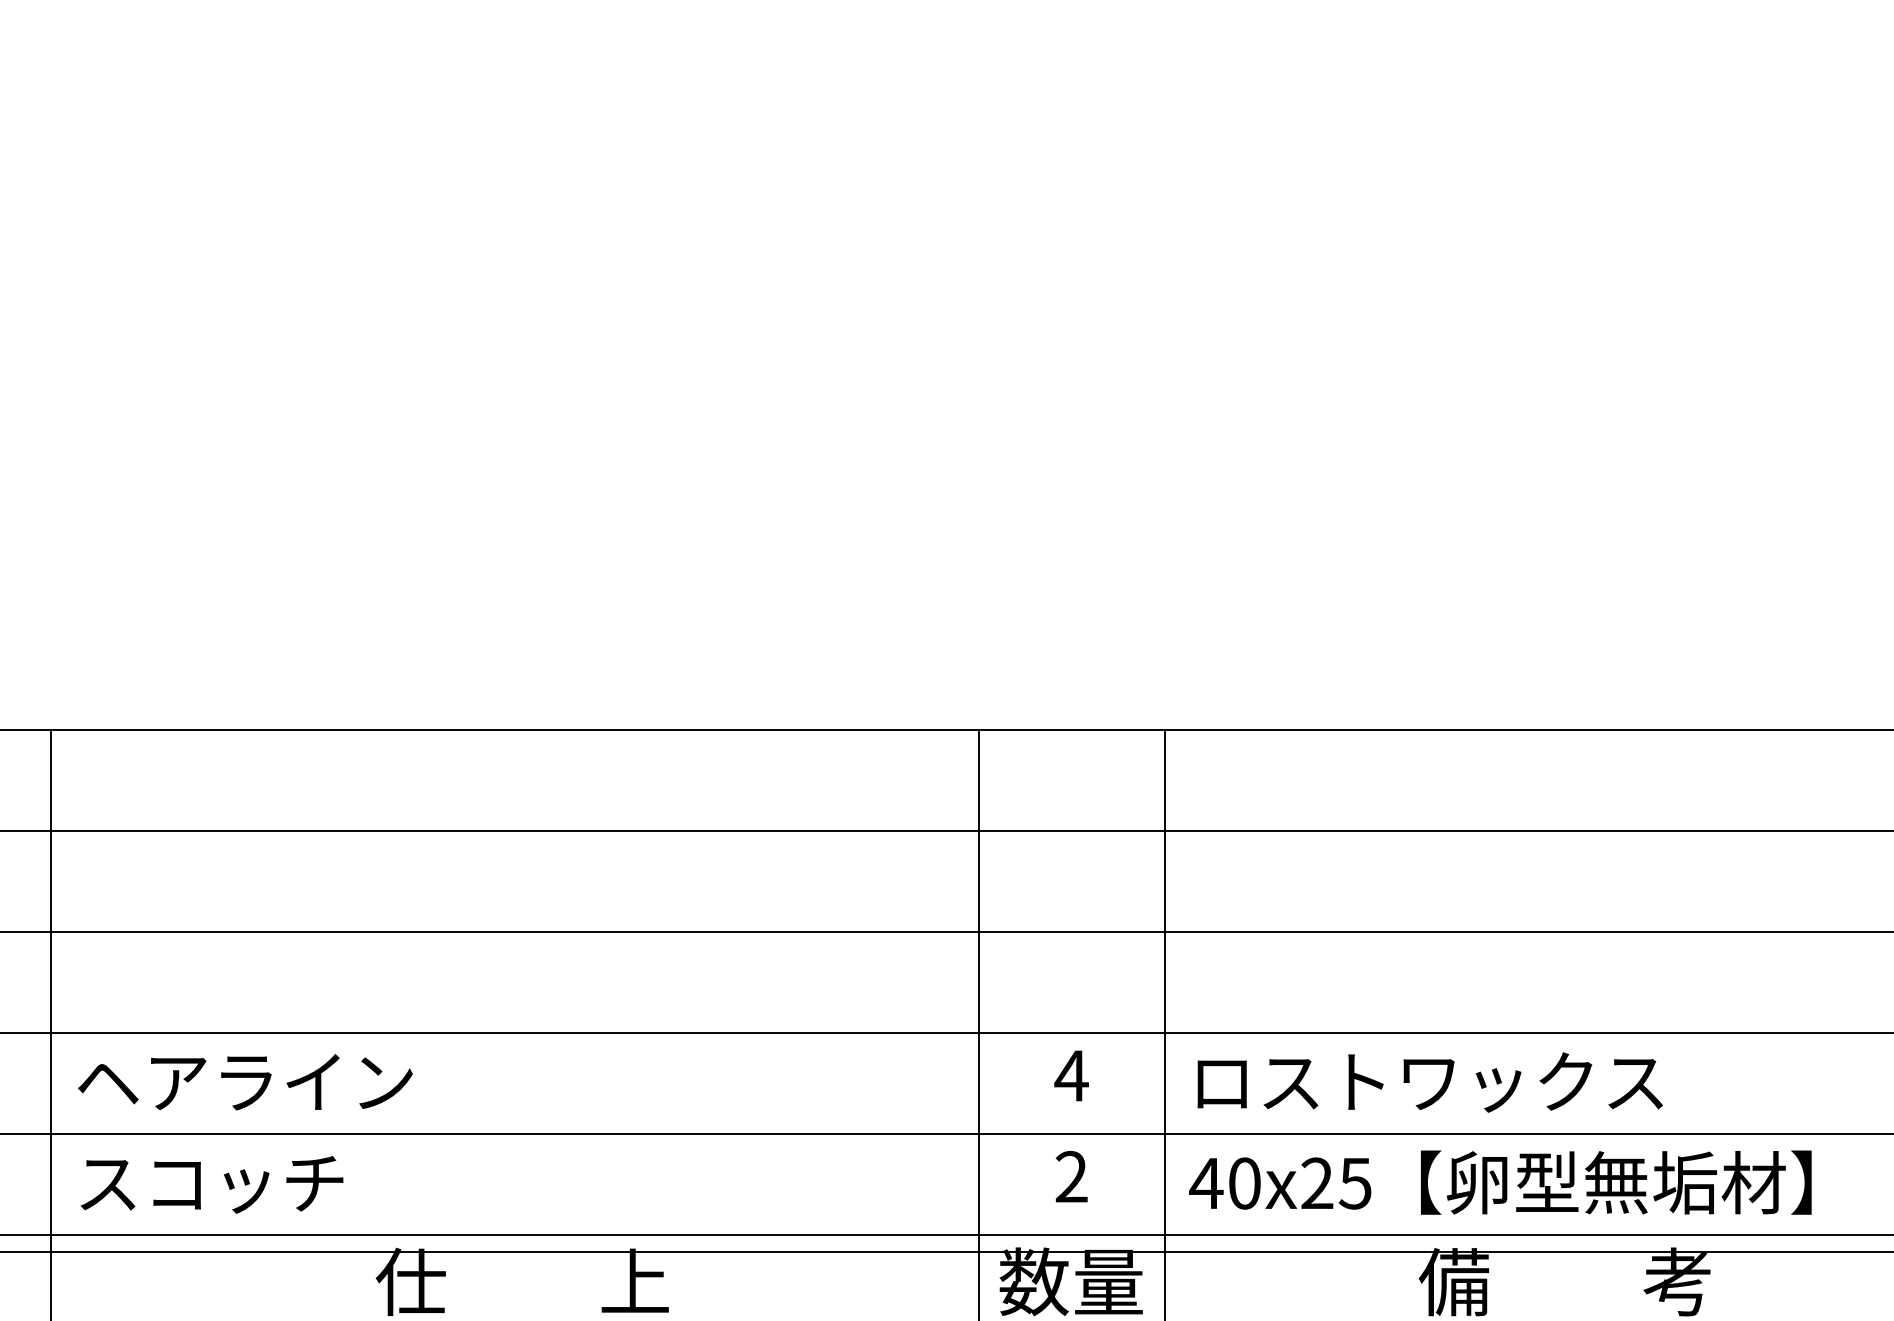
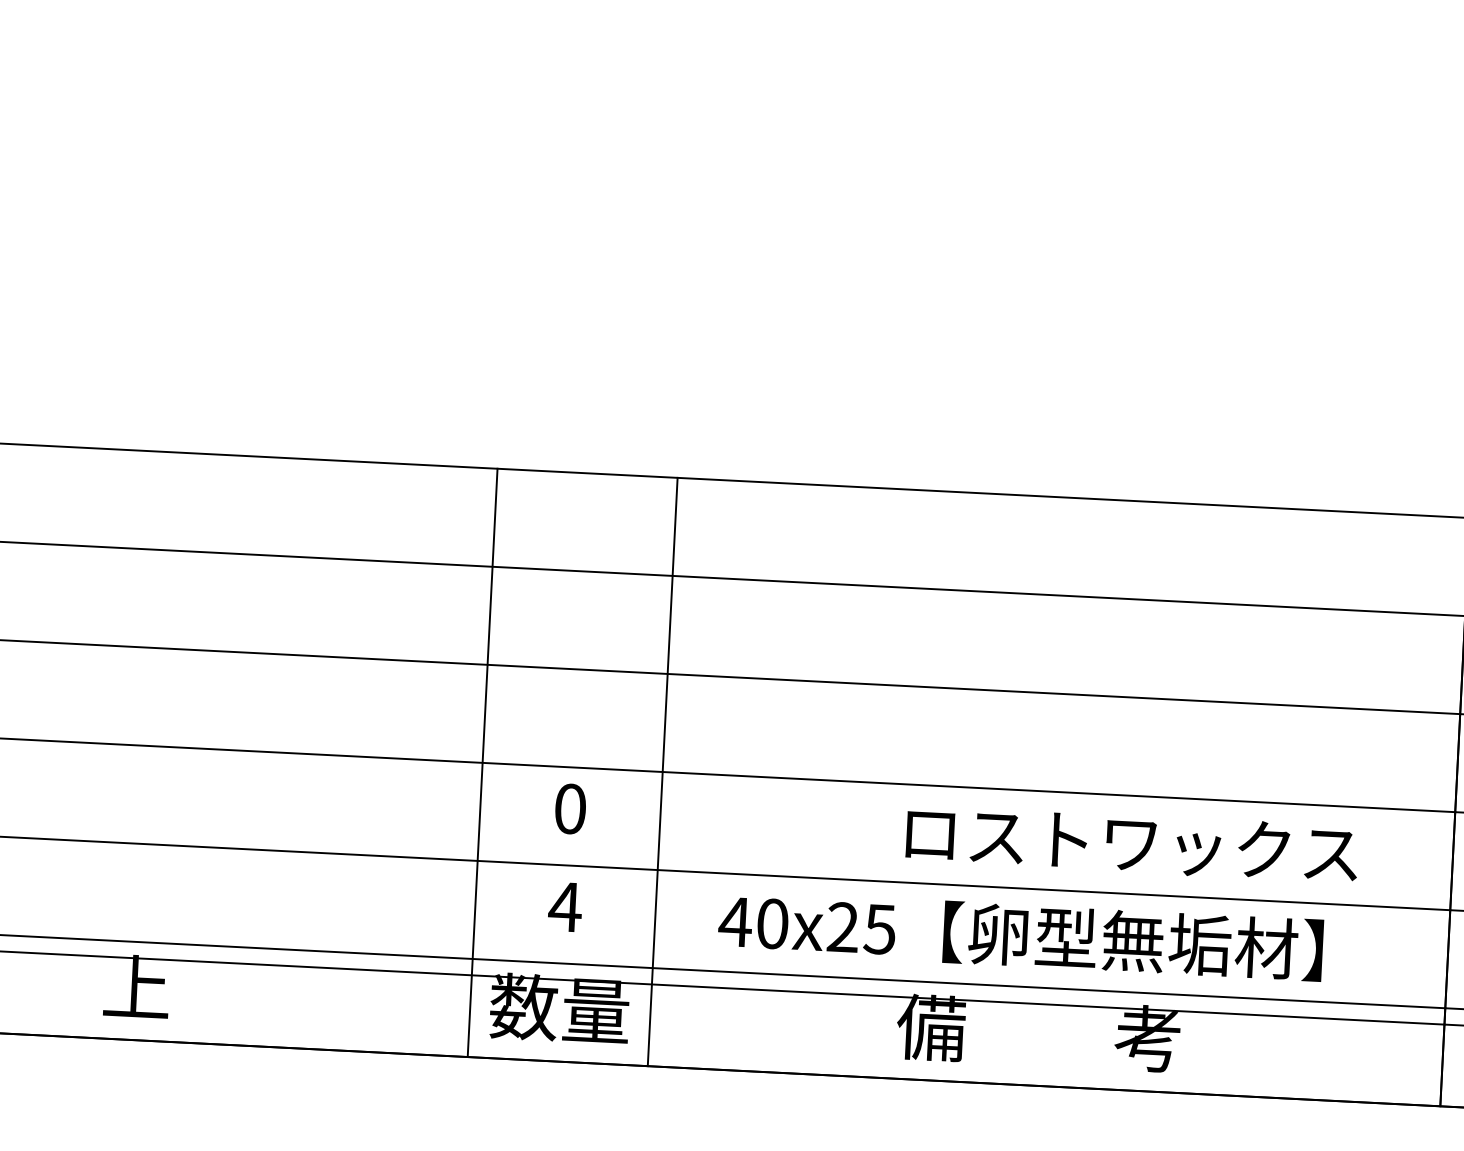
text: (1071, 1075) -> (570, 808), 4 -> 0
text: (1429, 1082) -> (1131, 843), moved
text: (1071, 1176) -> (565, 906), 2 -> 4
text: (1500, 1182) -> (1020, 935), moved

